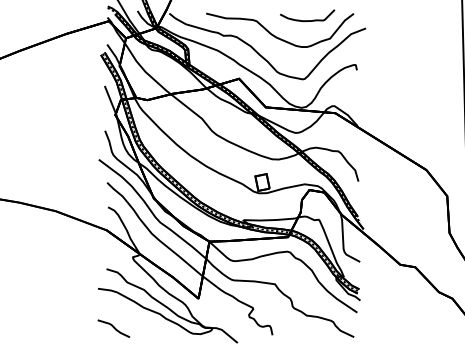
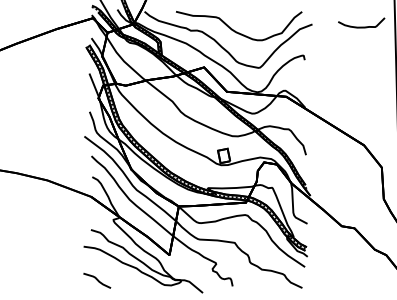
curve: (307, 20) -> (361, 27), moved

